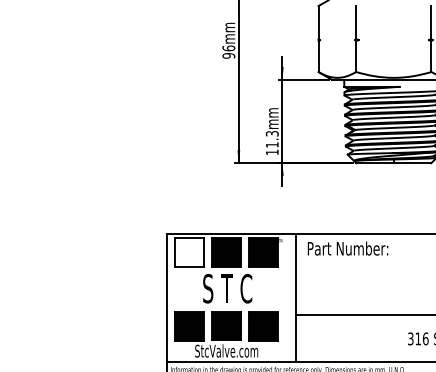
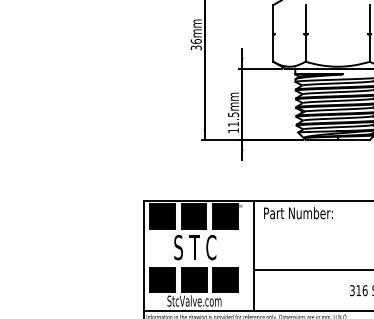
text: (228, 55) -> (196, 47), 96mm -> 36mm
text: (271, 133) -> (232, 114), 11.3mm -> 11.5mm
fill: (188, 252) -> (161, 216), added

